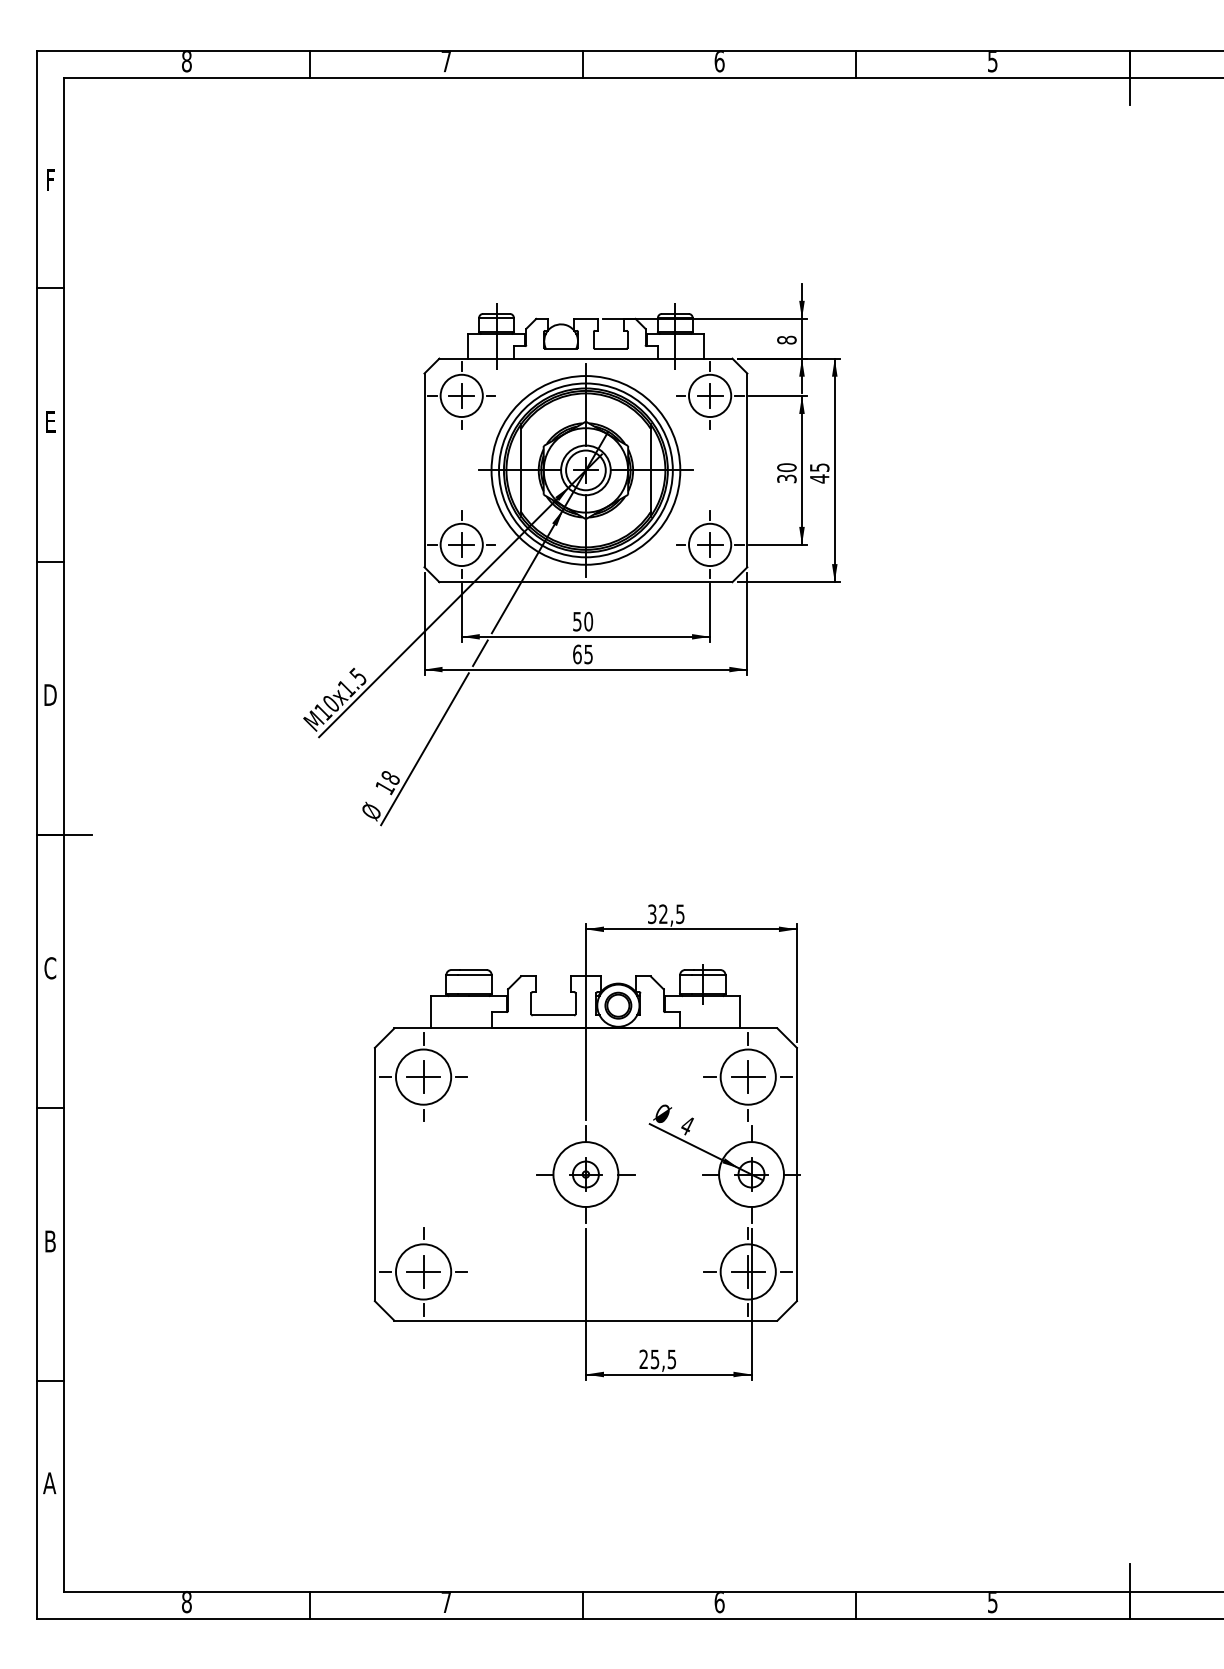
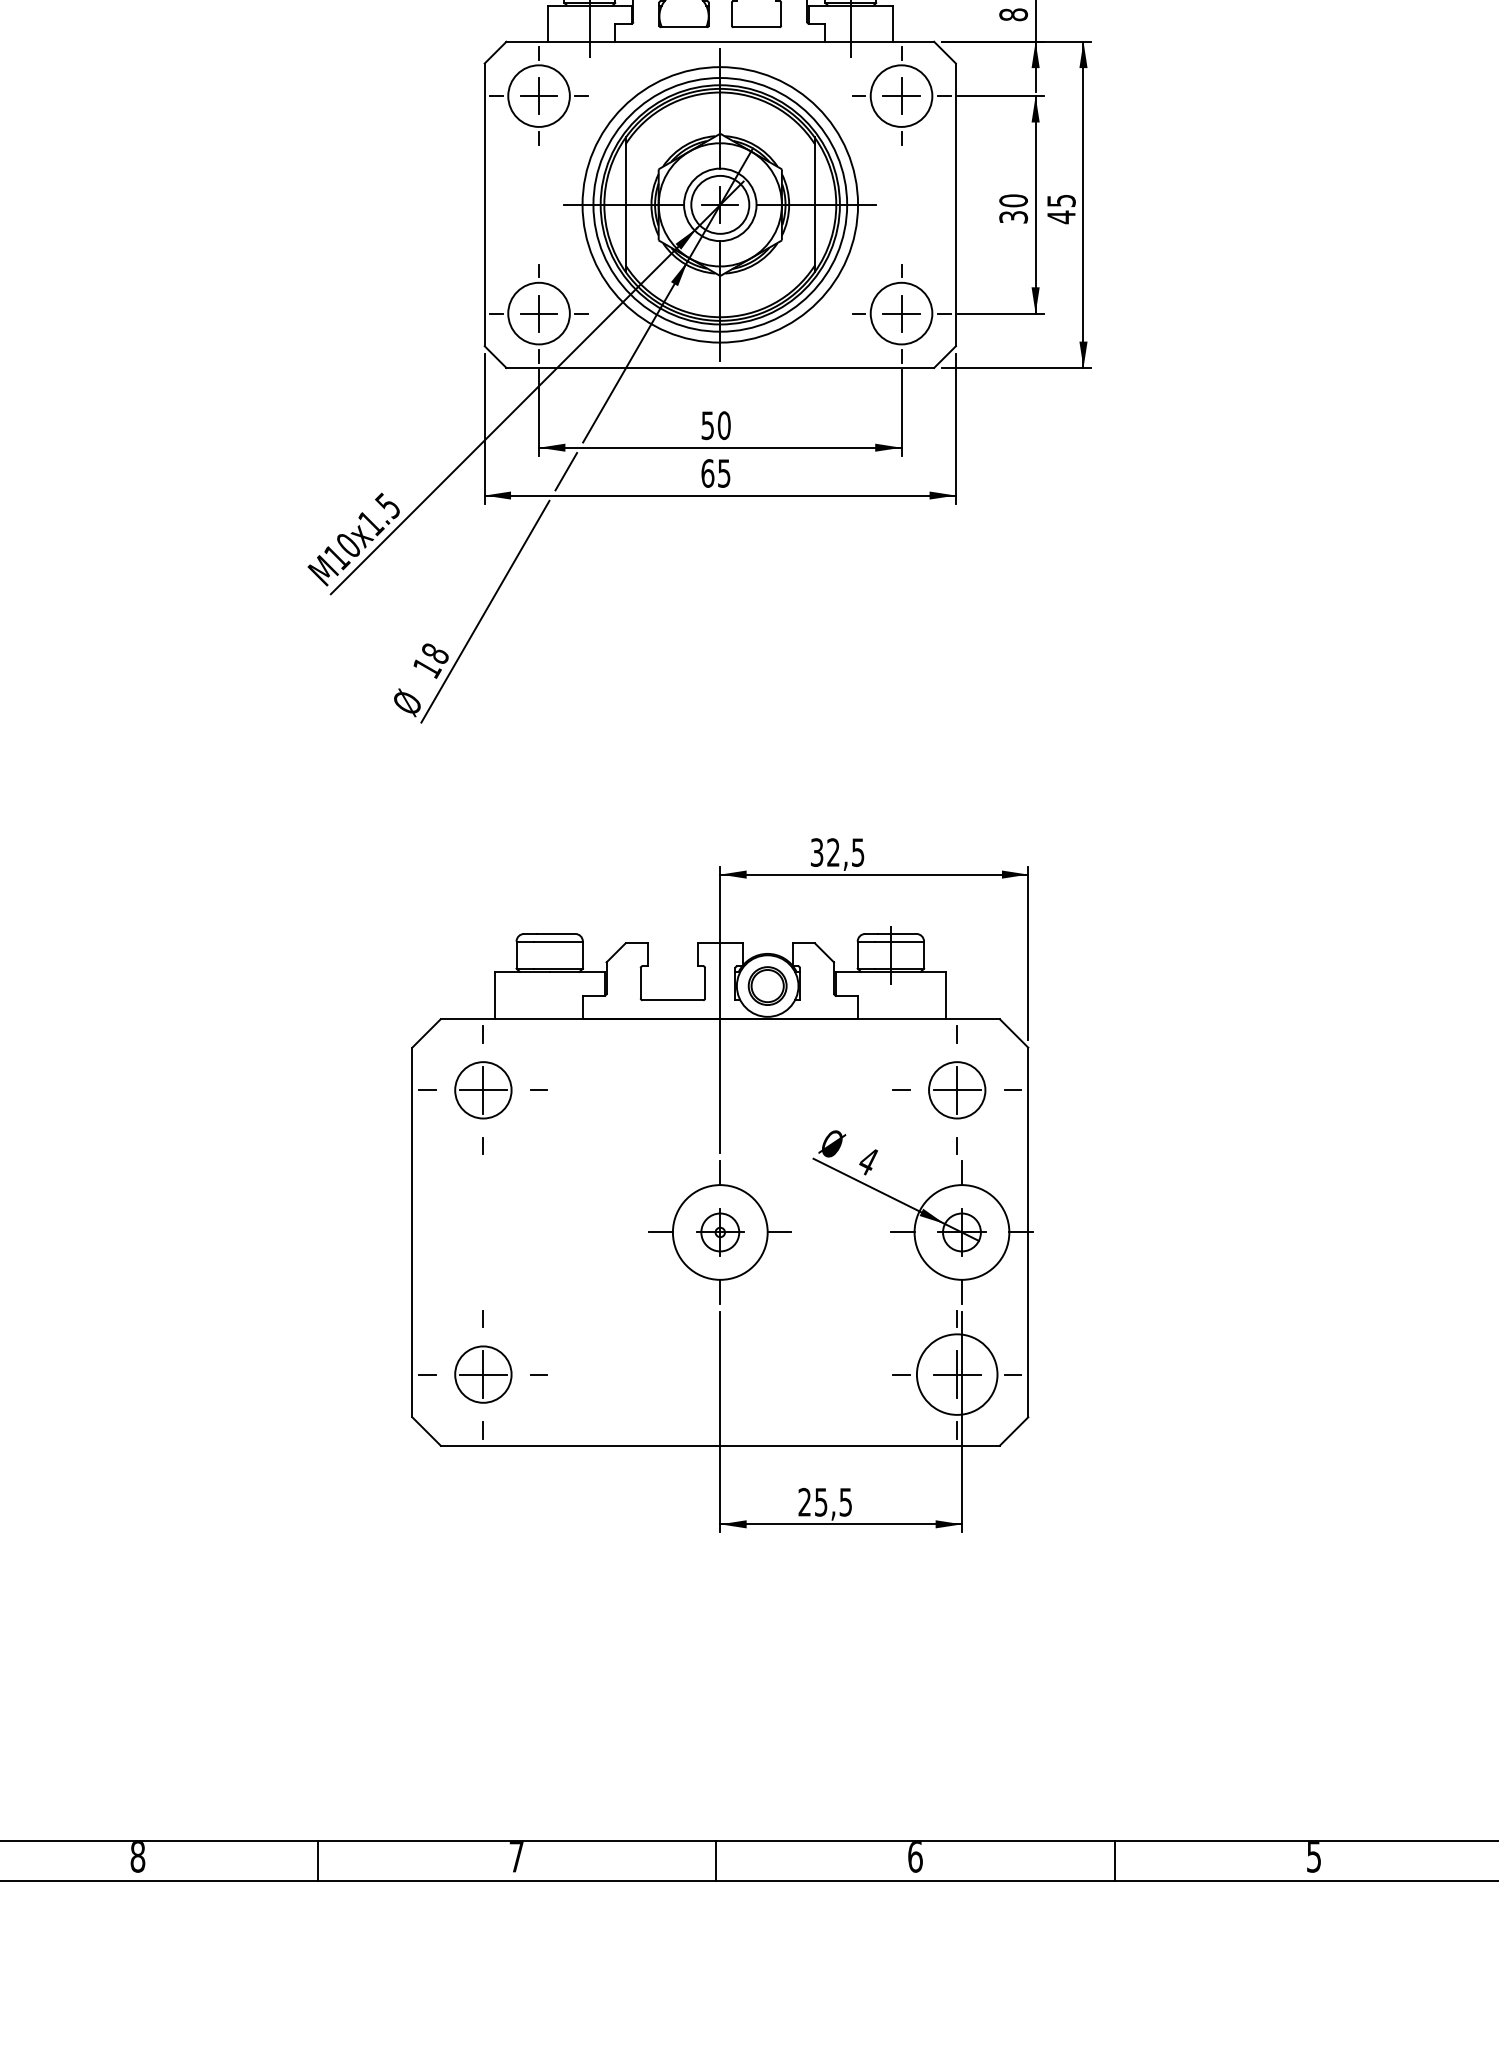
circle: (423, 1076) -> (483, 1089), size x0.7
circle: (747, 1076) -> (956, 1089), size x0.7
circle: (423, 1271) -> (483, 1373), size x0.7

